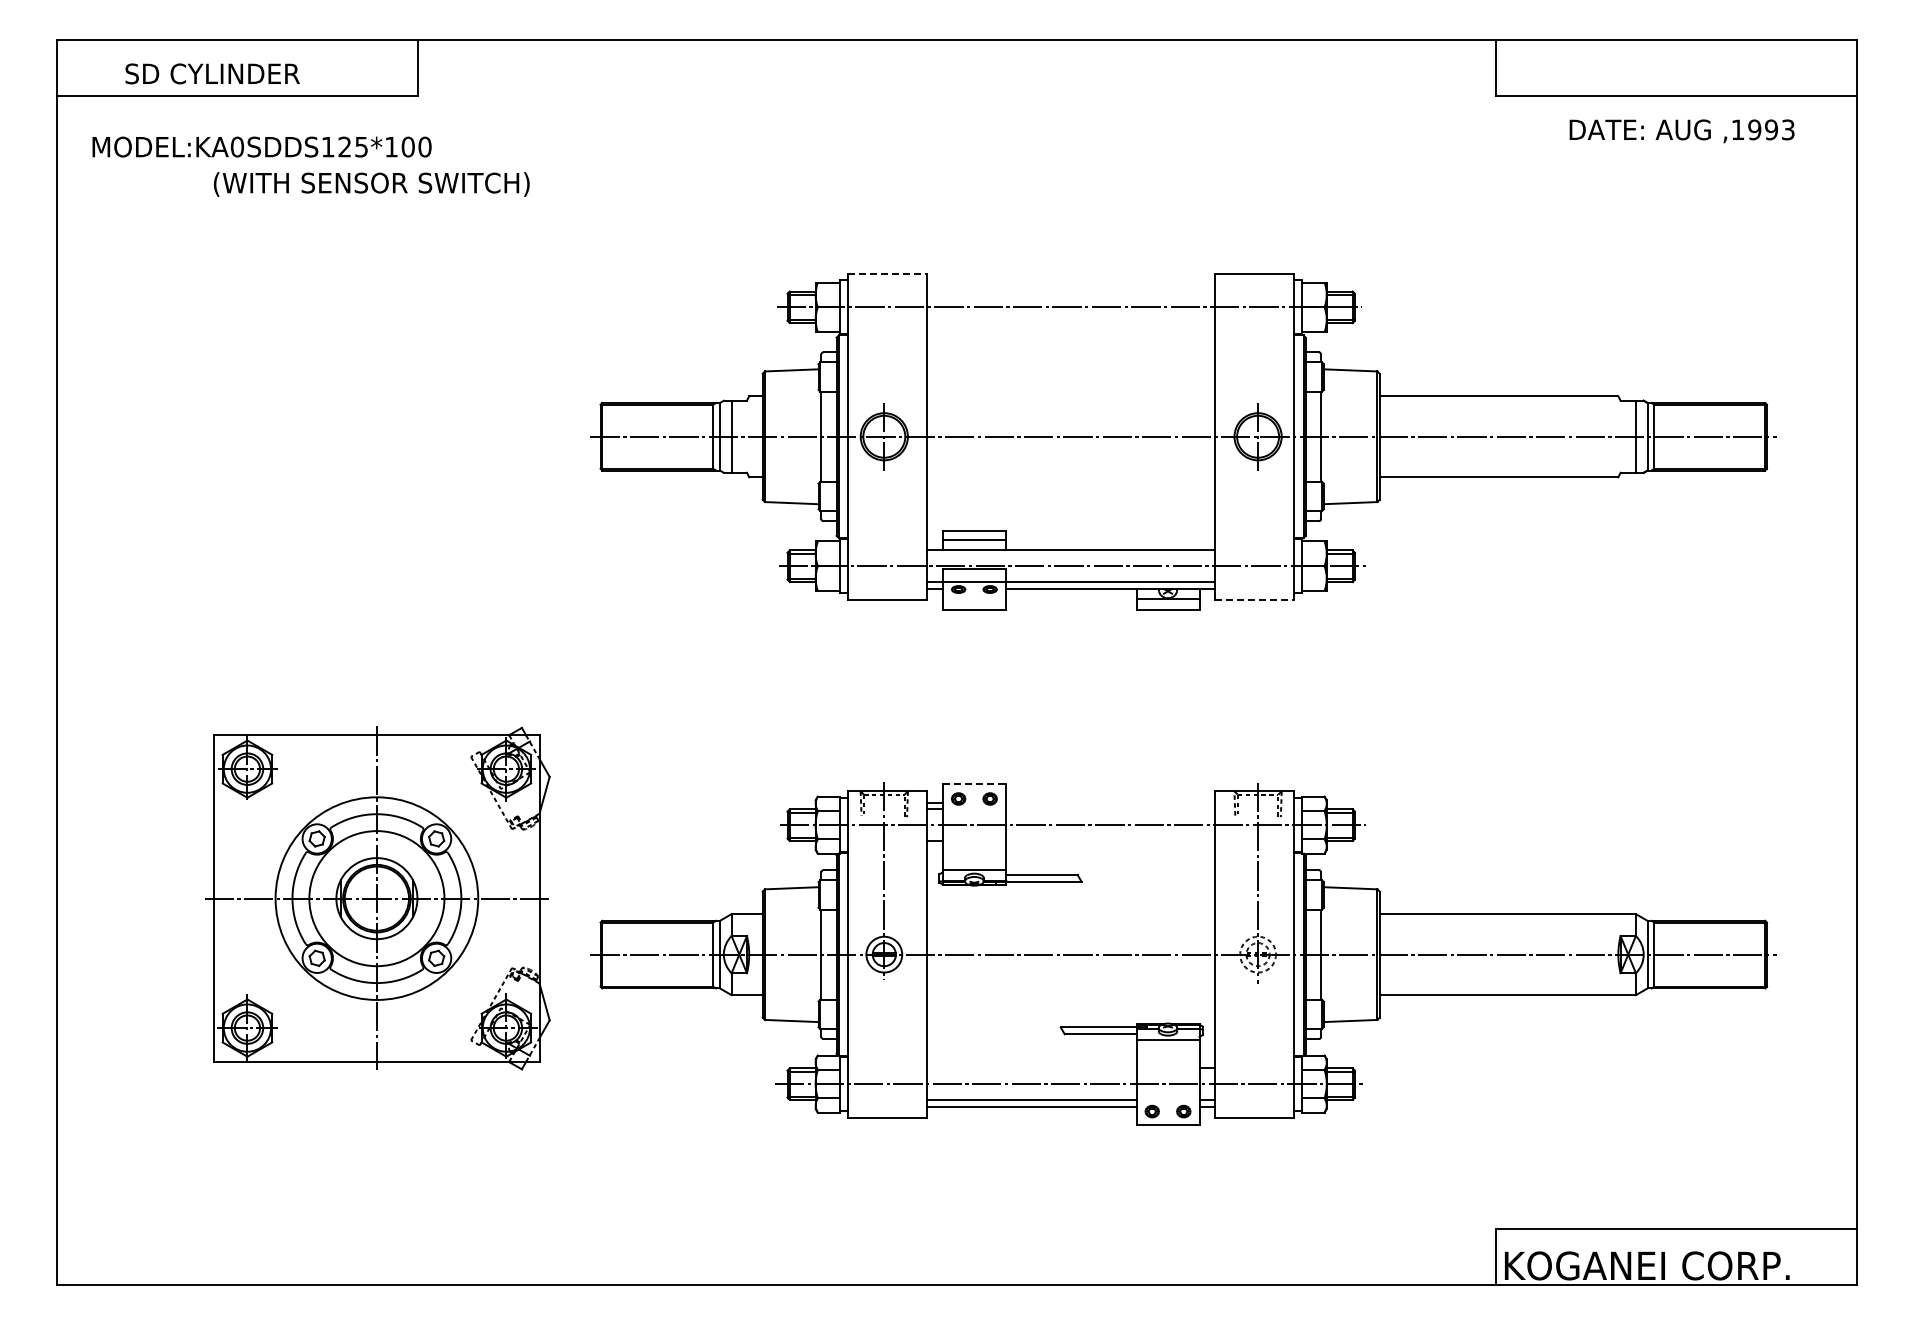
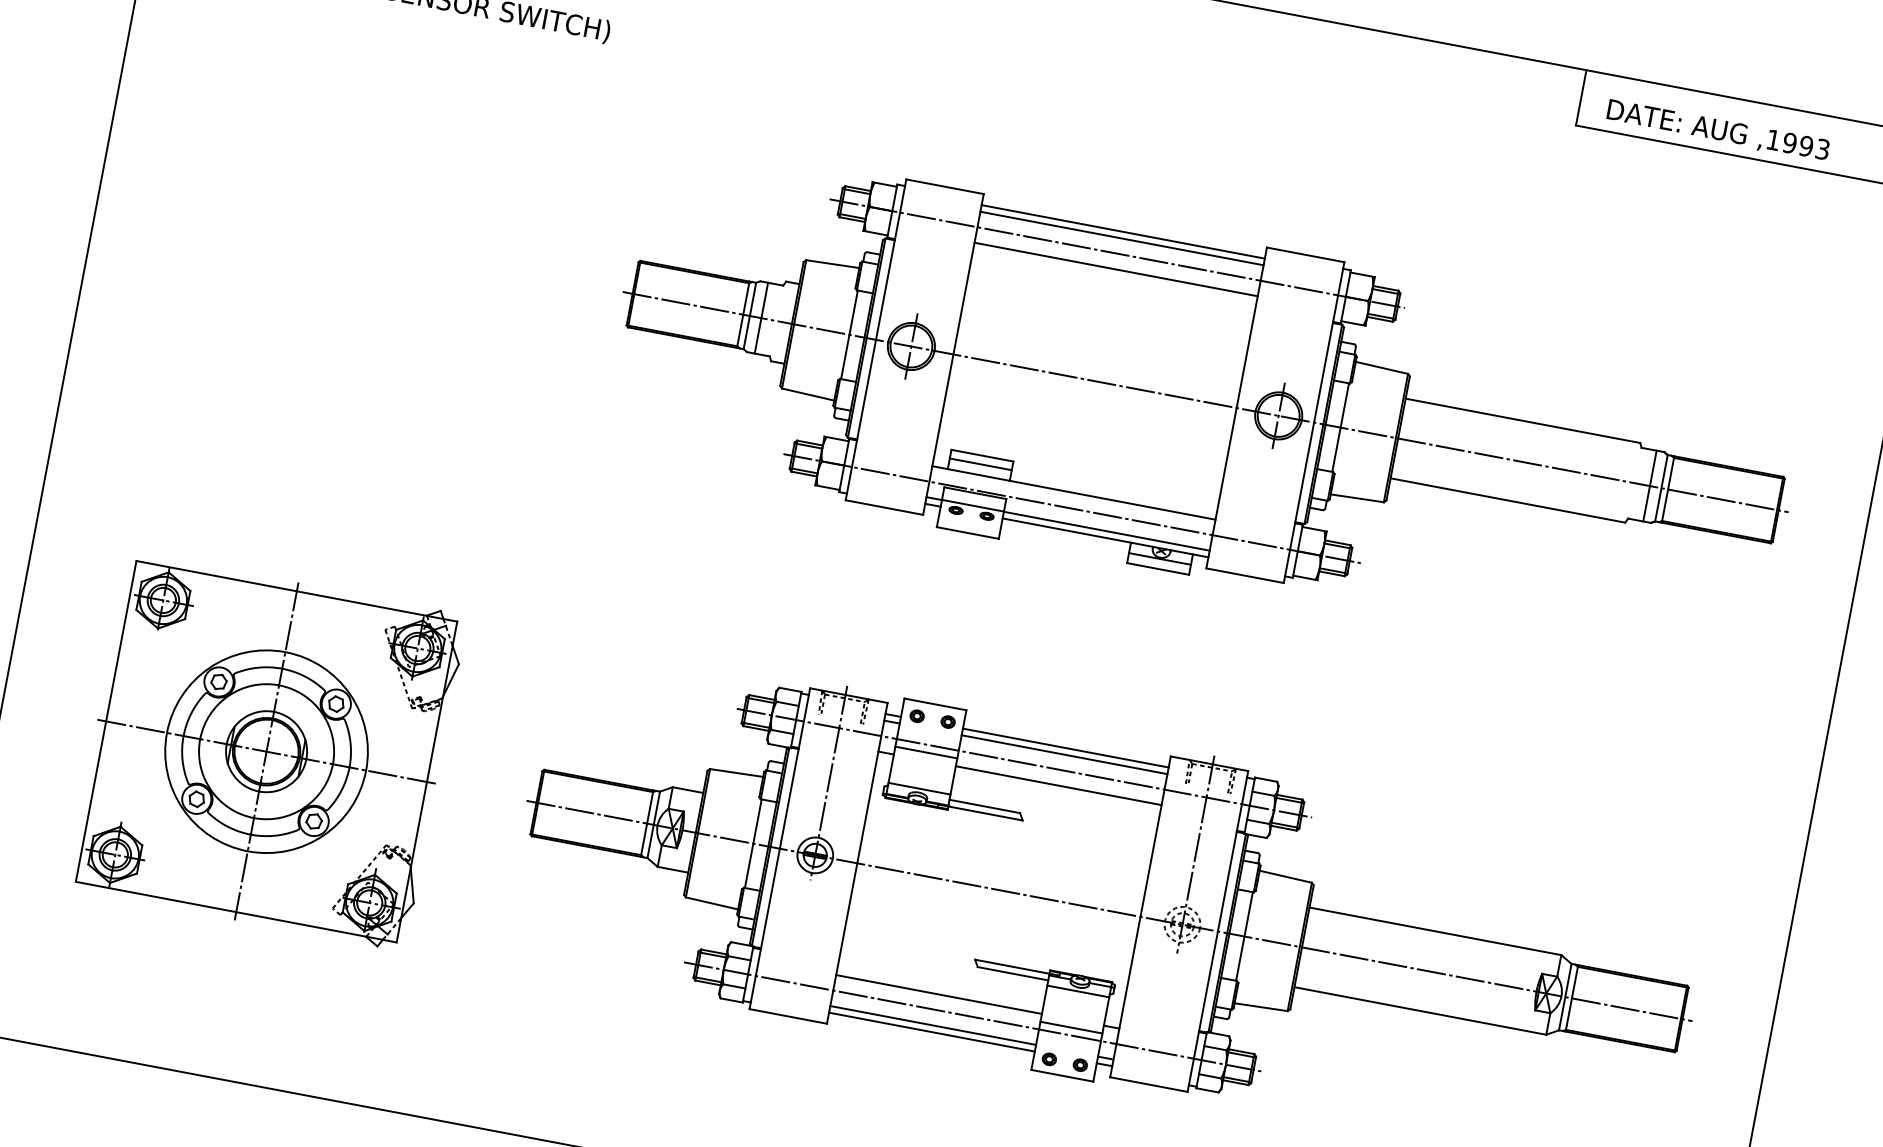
text: (1681, 131) -> (1717, 131), moved
line: (888, 273) -> (945, 186), dashed -> solid
line: (1071, 284) -> (1123, 231), added
line: (1071, 291) -> (1122, 238), added
line: (1071, 323) -> (1116, 269), added
line: (1255, 600) -> (1245, 576), dashed -> solid
line: (974, 783) -> (935, 703), dashed -> solid
line: (1110, 802) -> (1065, 747), added
line: (1110, 809) -> (1064, 754), added
line: (973, 832) -> (925, 751), added
line: (1110, 840) -> (1058, 785), added
part: (377, 898) -> (267, 751), moved
line: (1031, 1068) -> (938, 994), added
line: (1167, 1076) -> (1070, 1027), added

